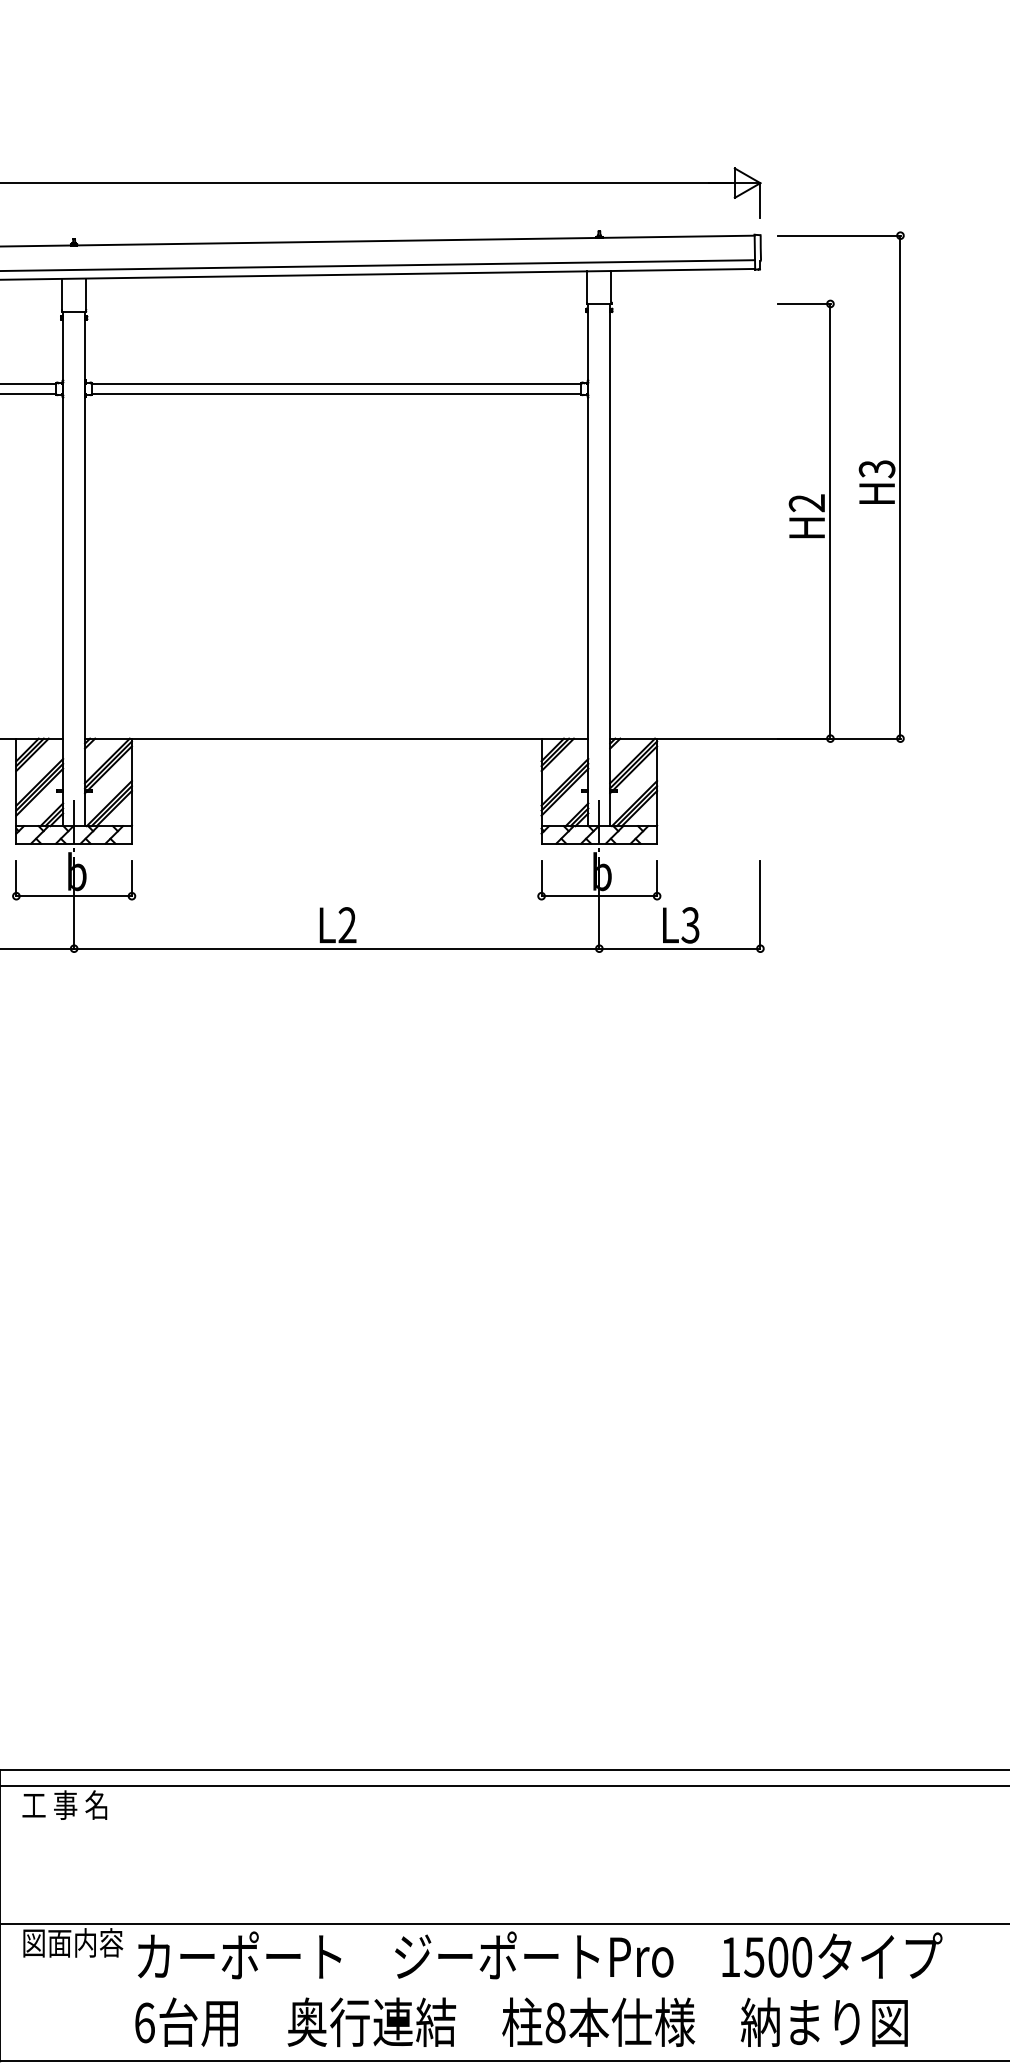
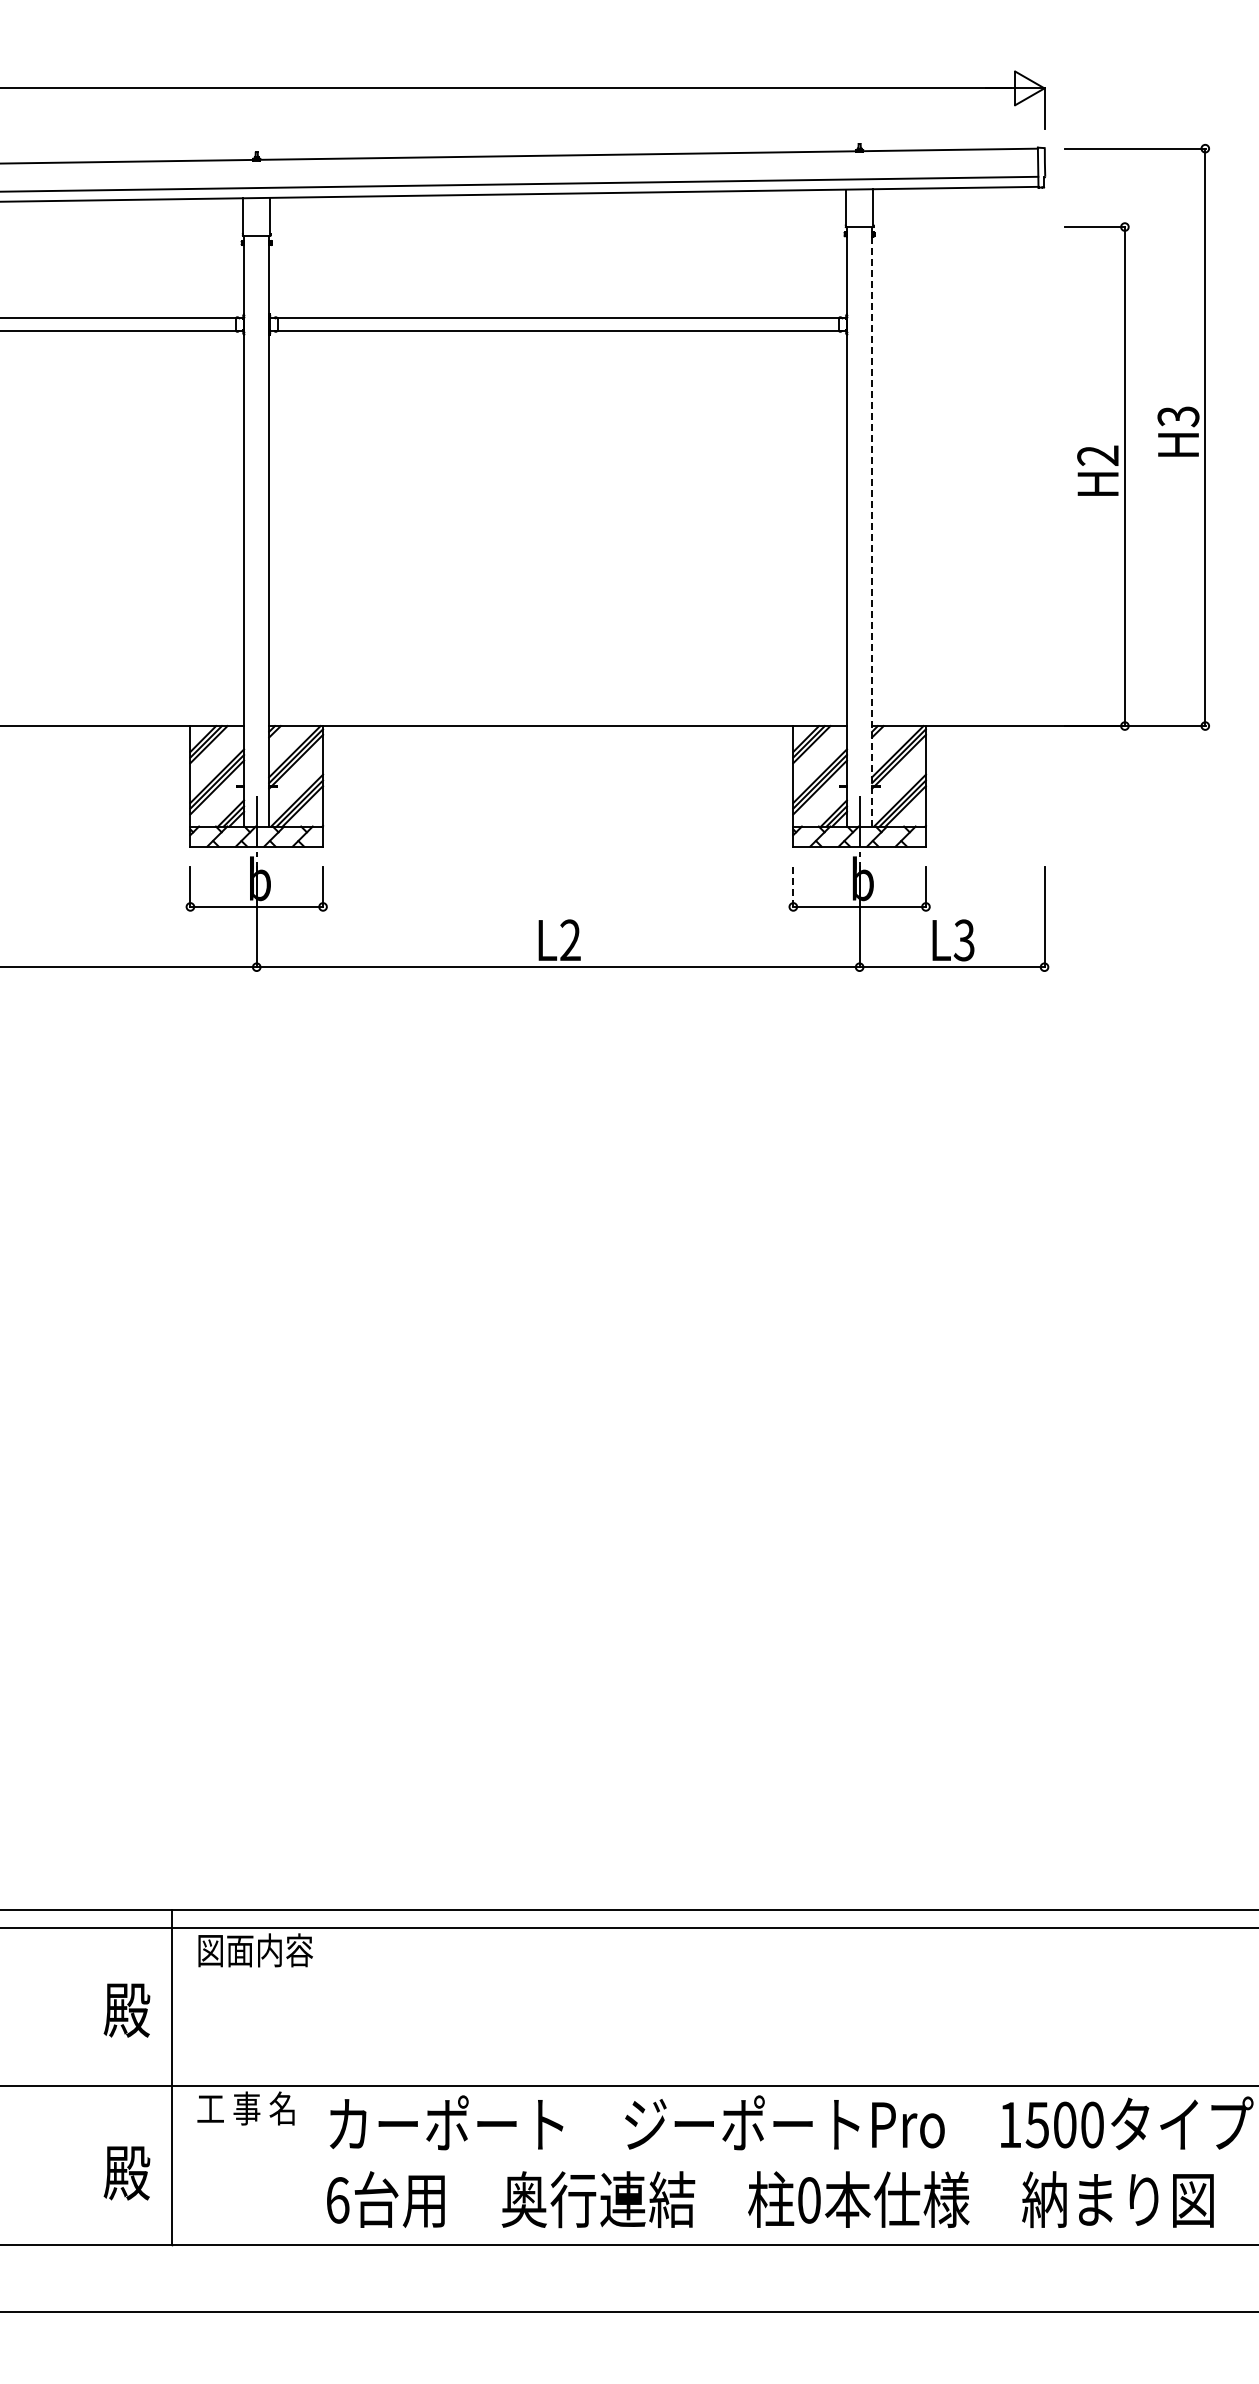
line: (610, 565) -> (872, 527), solid -> dashed
line: (541, 879) -> (793, 887), solid -> dashed
text: (73, 1805) -> (255, 1950), 工 事 名 -> 図面内容
text: (72, 1942) -> (254, 2108), 図面内容 -> 工 事 名
text: (555, 2023) -> (809, 2200), 8 -> 0

